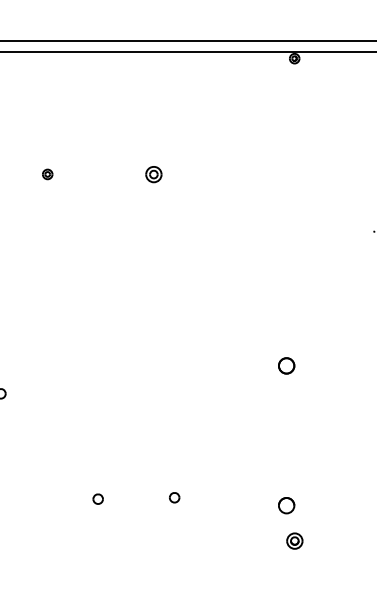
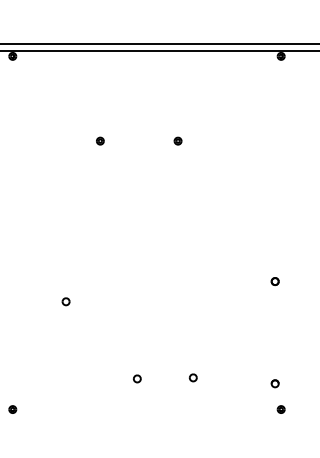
part: (153, 173) -> (177, 140), size x0.62
part: (285, 366) -> (274, 281), size x0.62
part: (285, 505) -> (274, 383), size x0.62
part: (293, 540) -> (280, 409), size x0.62

